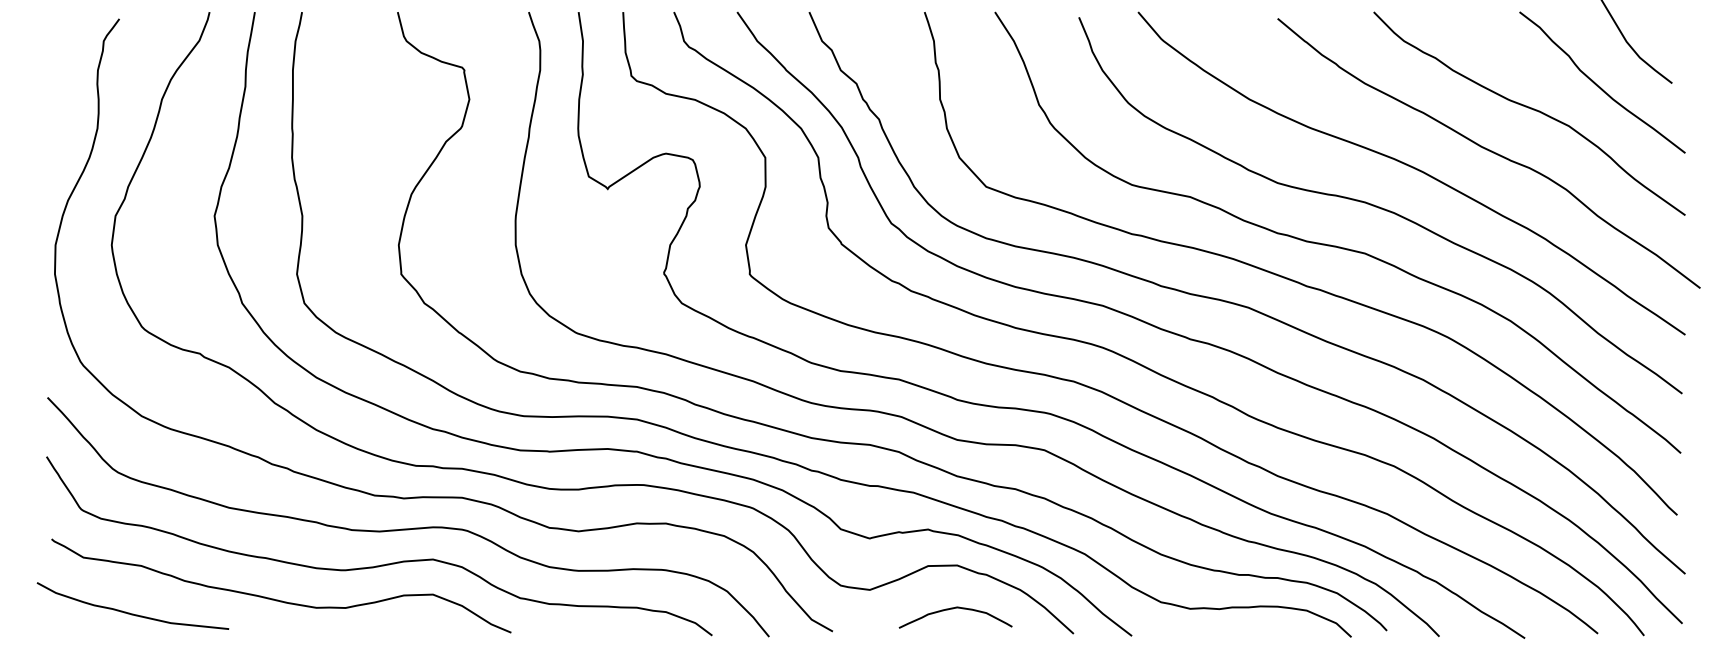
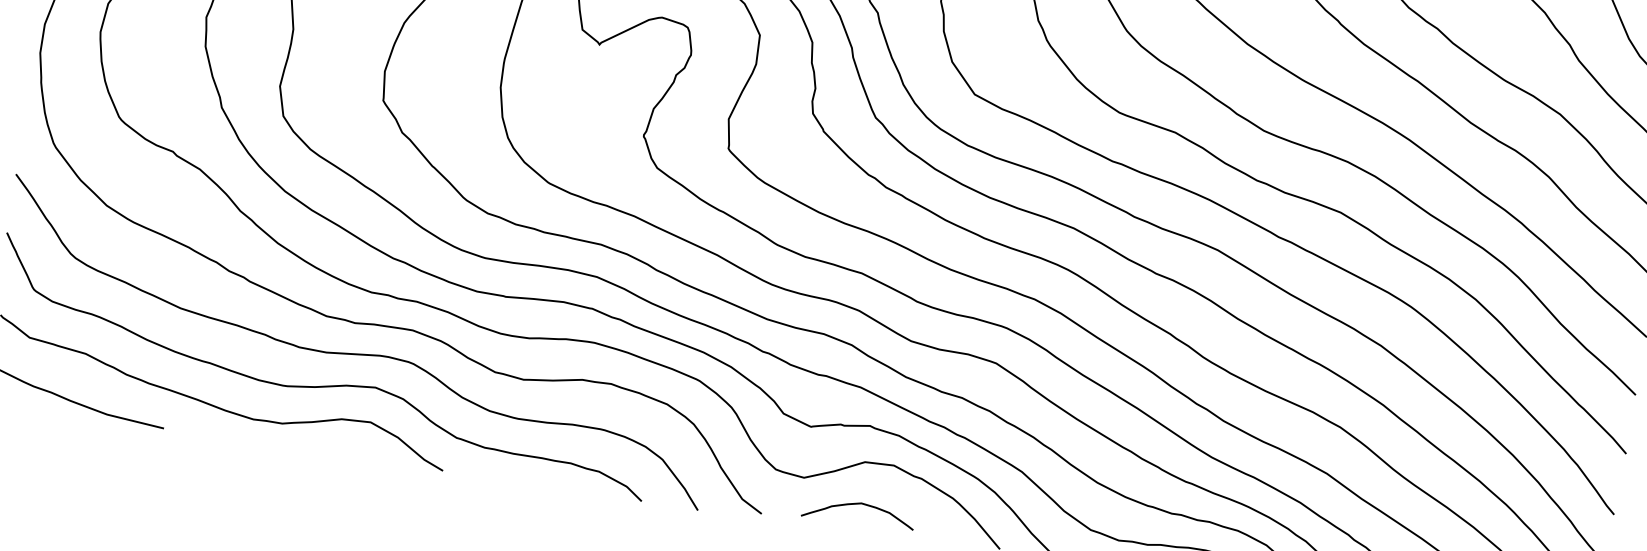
curve: (953, 609) -> (857, 504), moved

